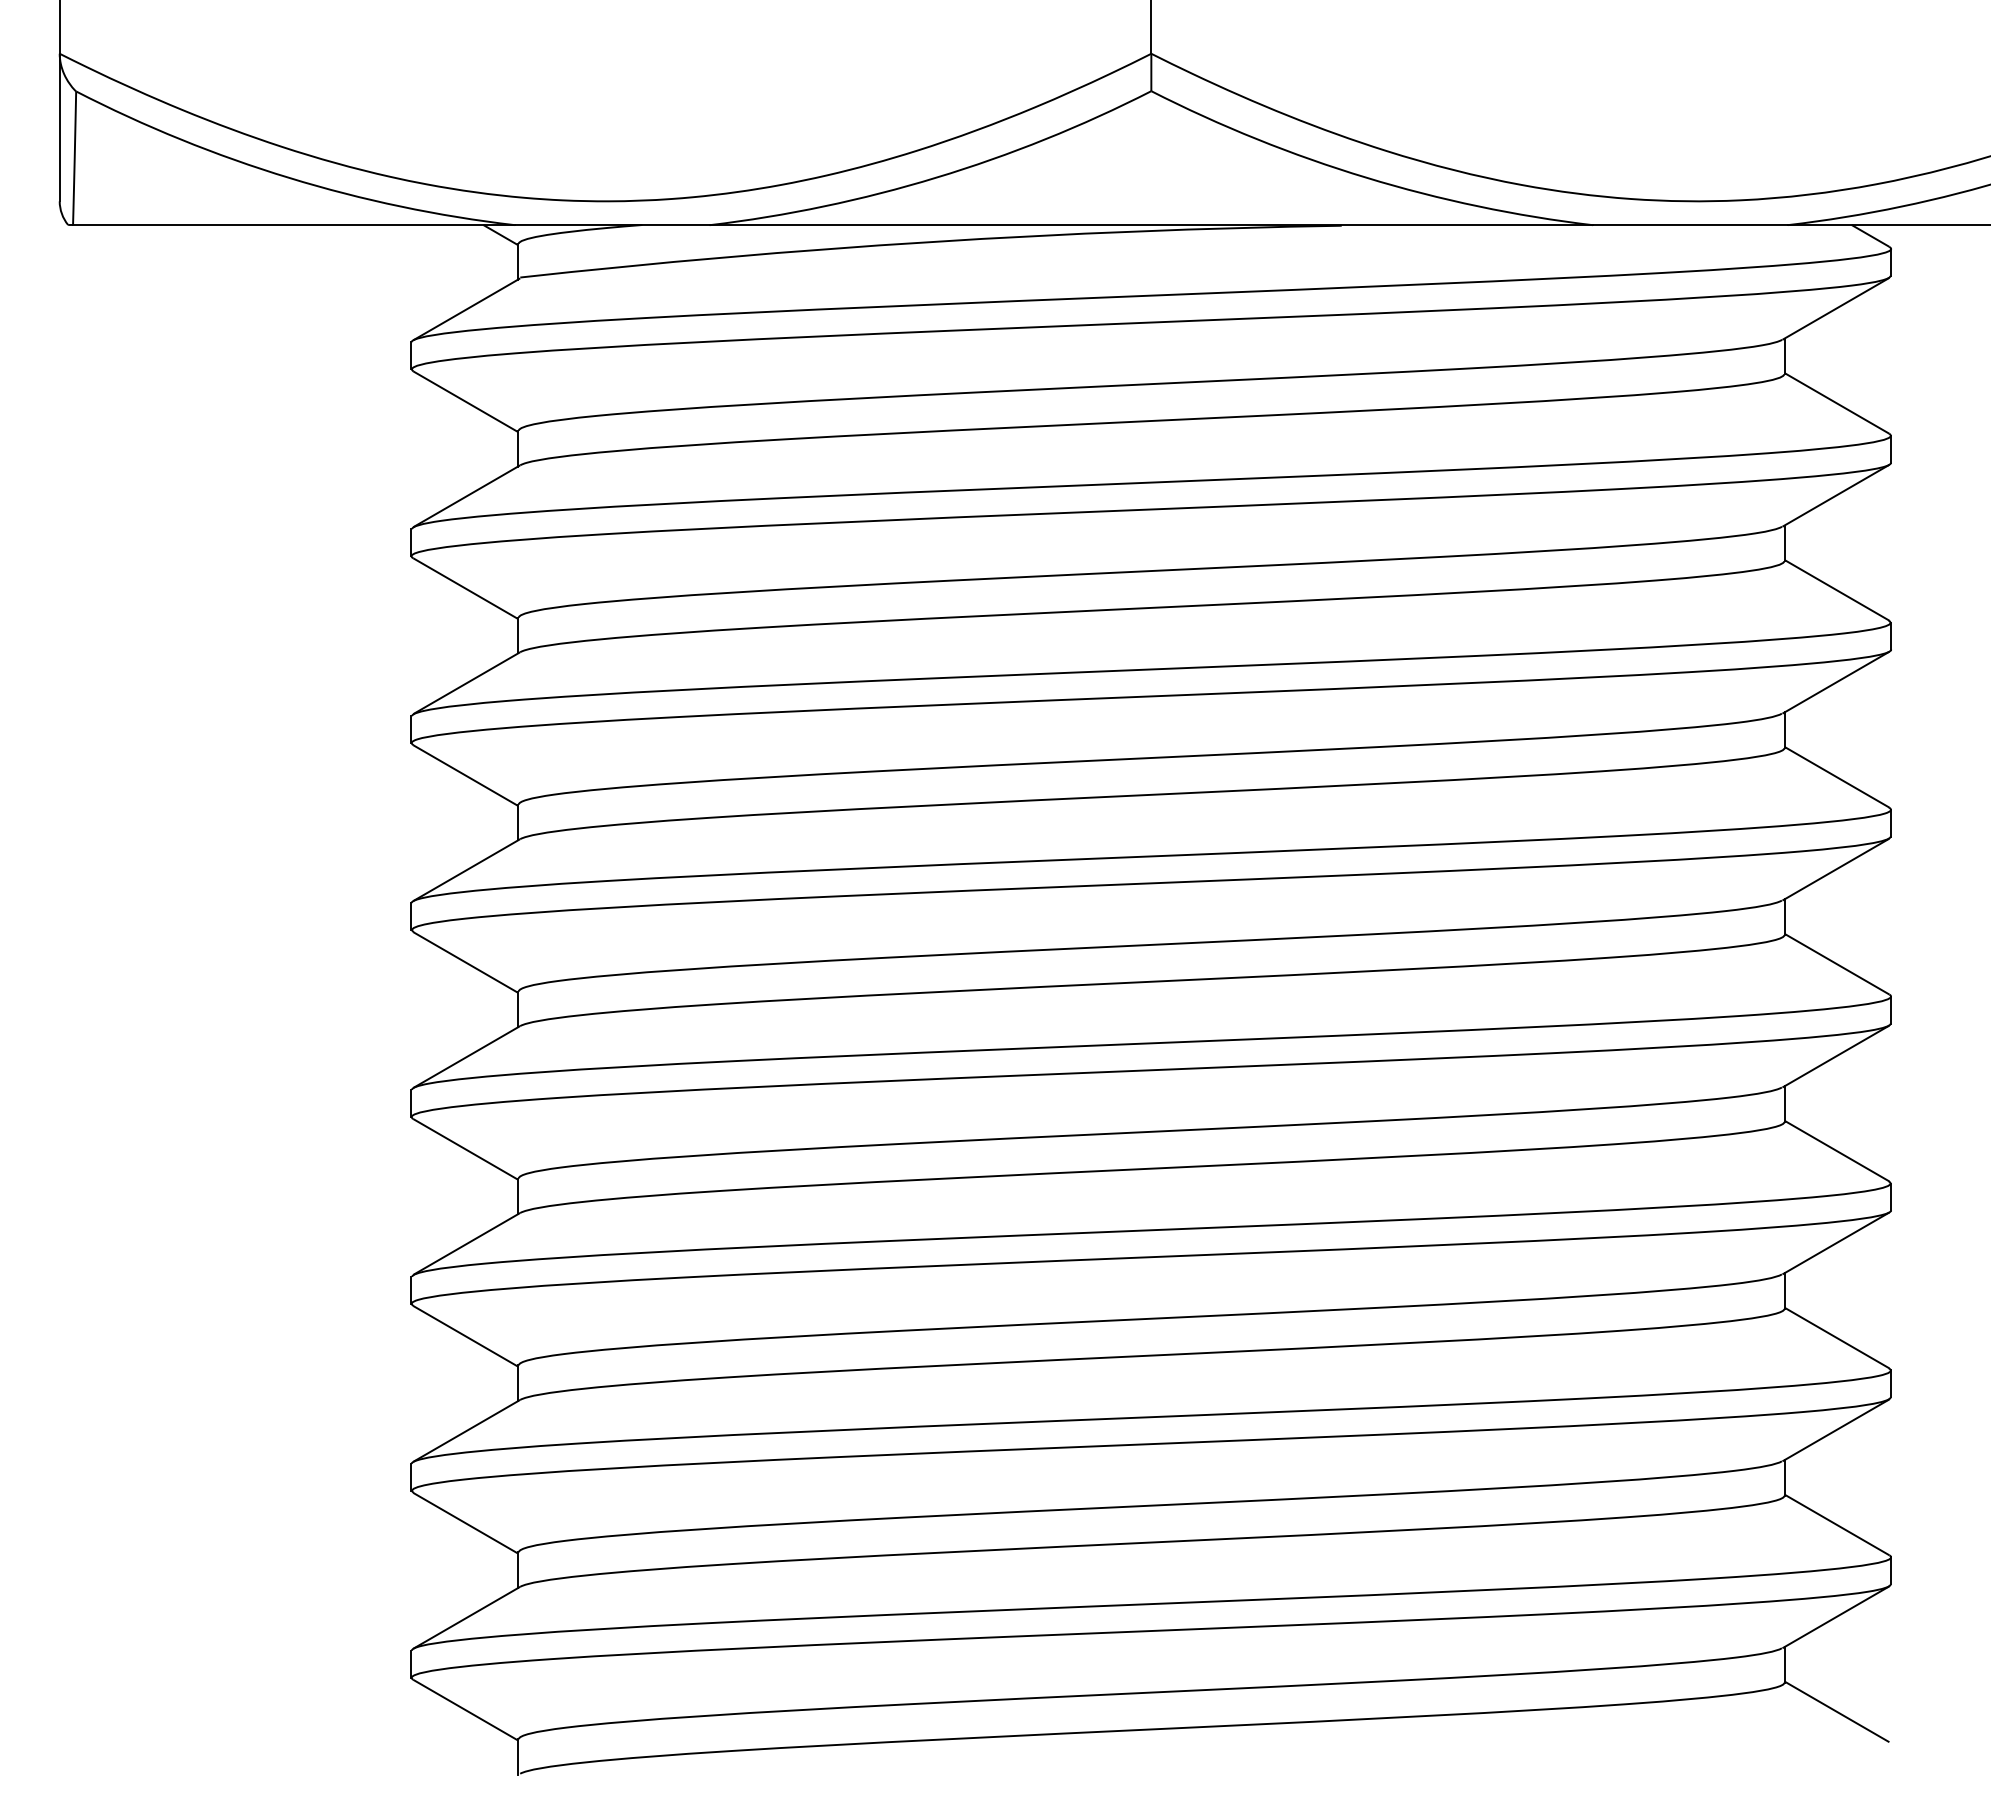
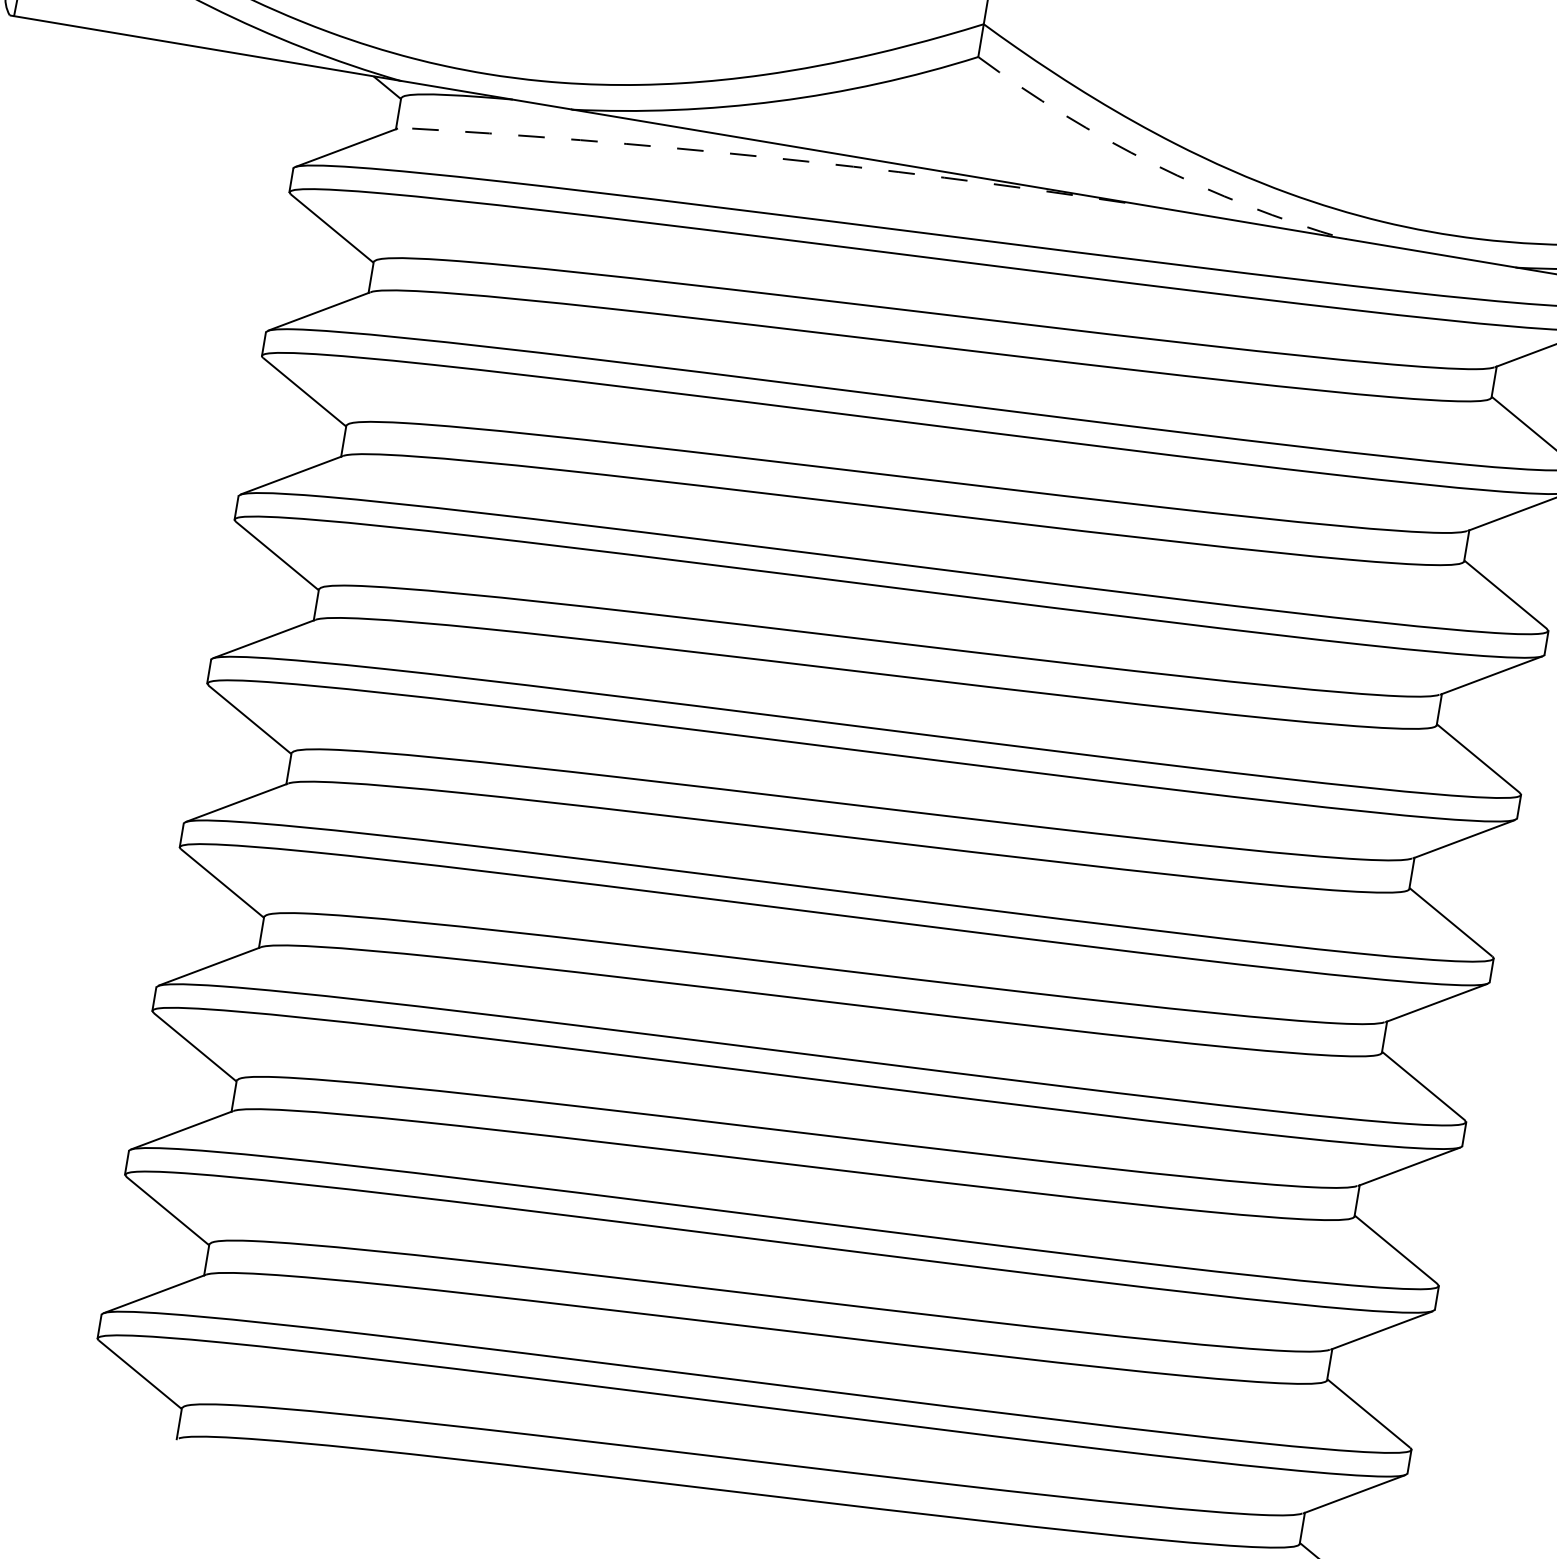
arc: (1366, 177) -> (1154, 164), solid -> dashed
arc: (930, 242) -> (762, 157), solid -> dashed

